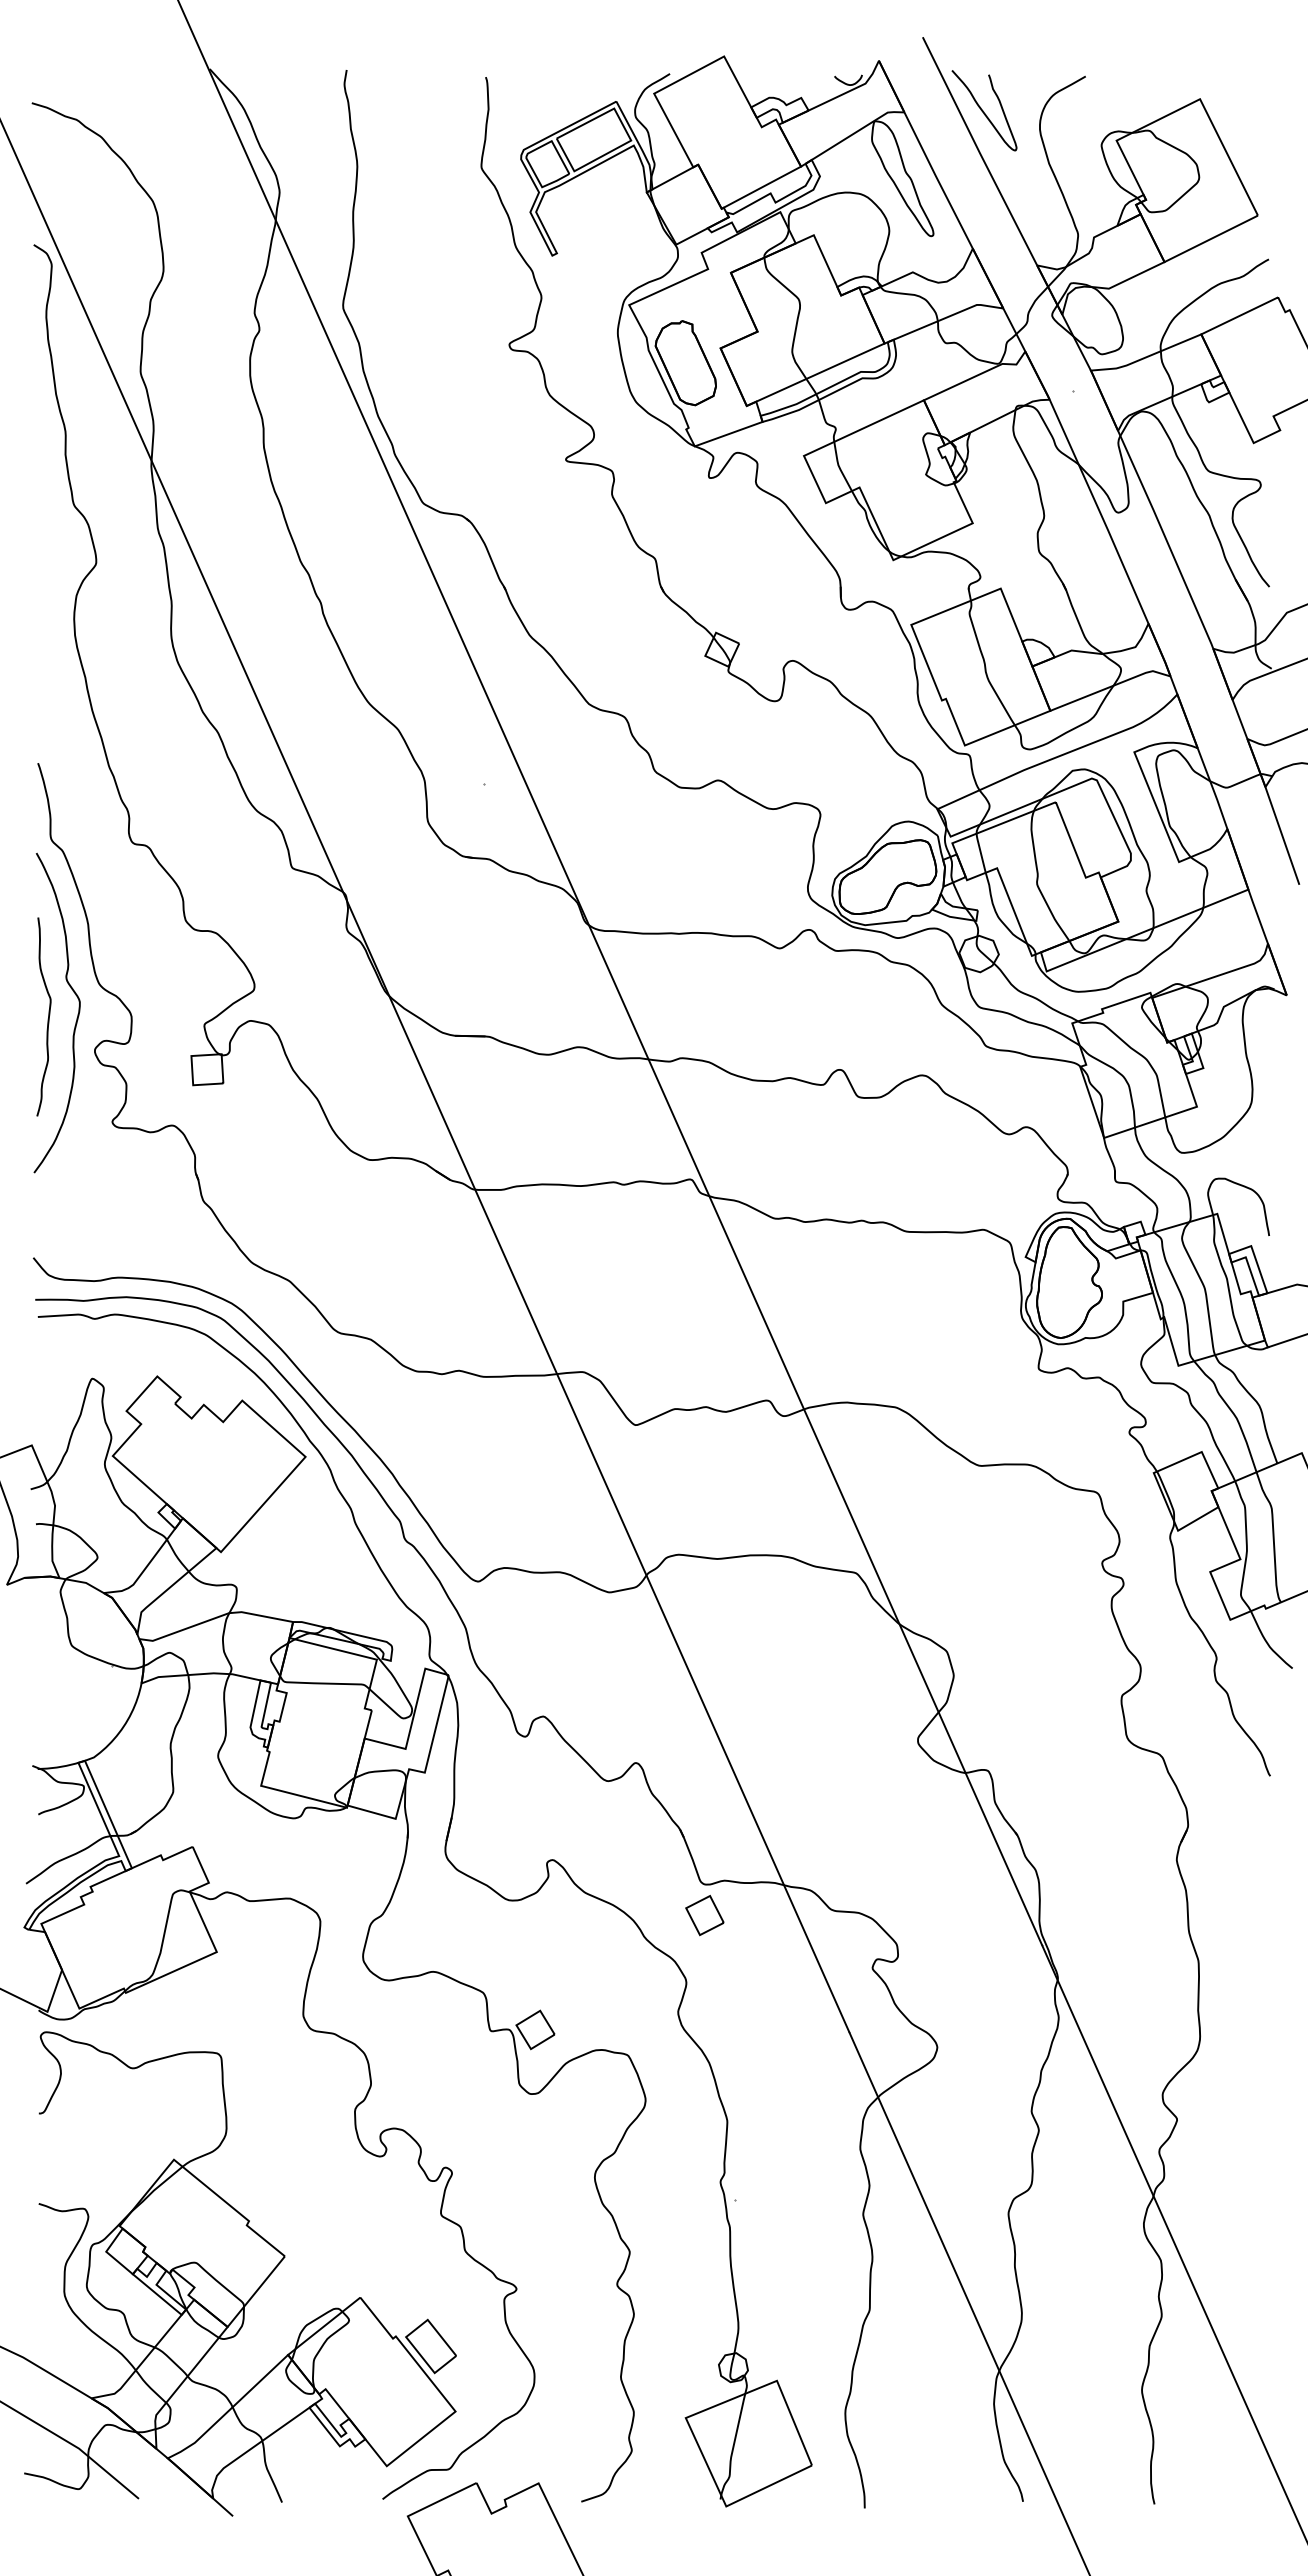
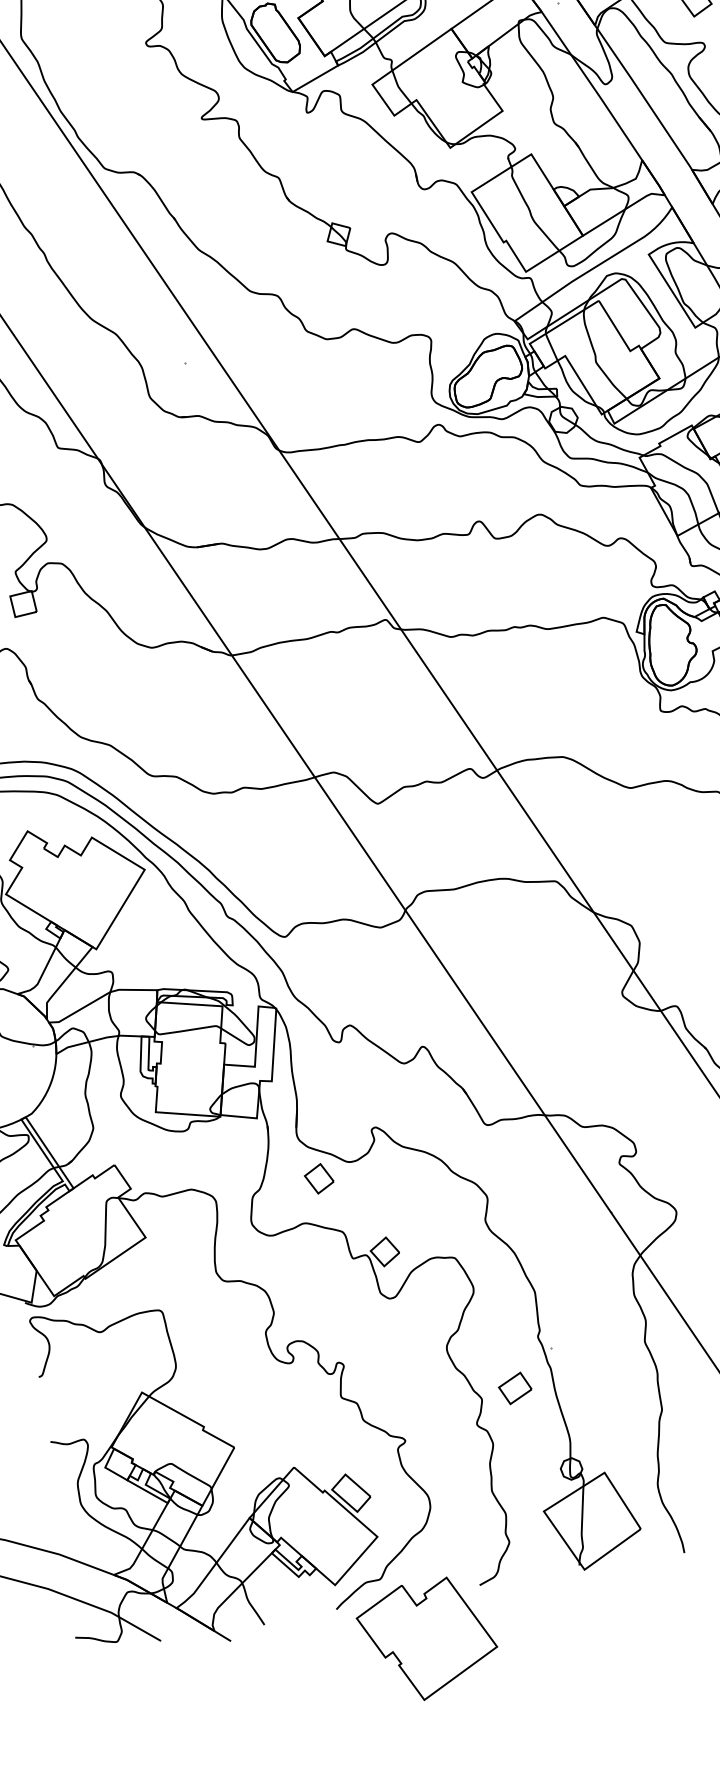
part: (704, 1915) -> (319, 1178), moved
part: (676, 2245) -> (514, 1388), added

